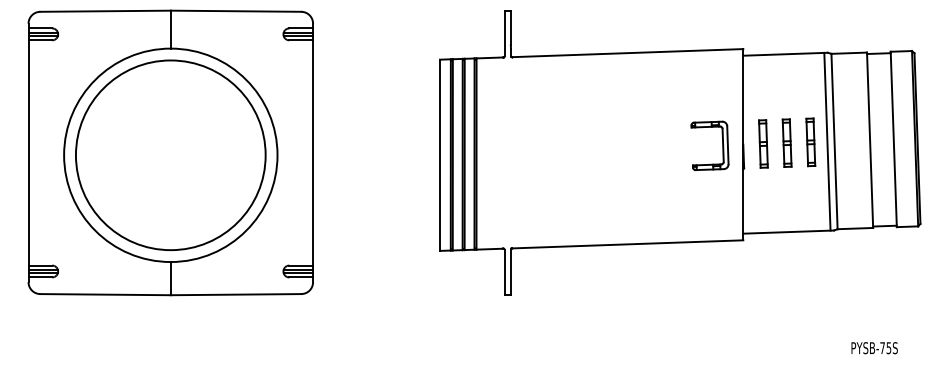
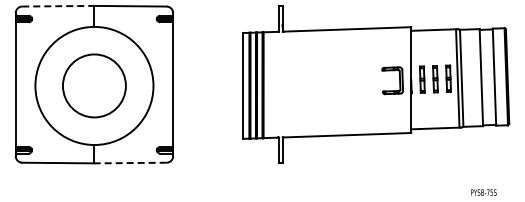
line: (105, 11) -> (58, 6), solid -> dashed
circle: (169, 154) -> (93, 85), size x0.6
line: (235, 295) -> (130, 163), solid -> dashed

